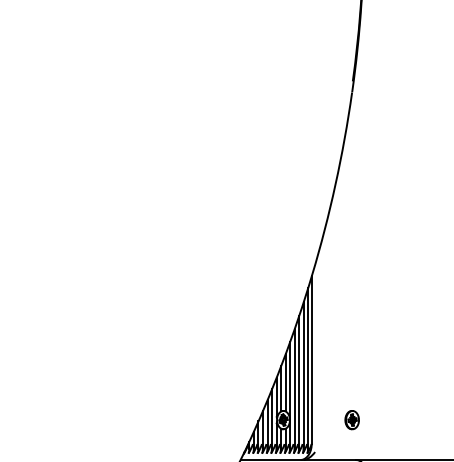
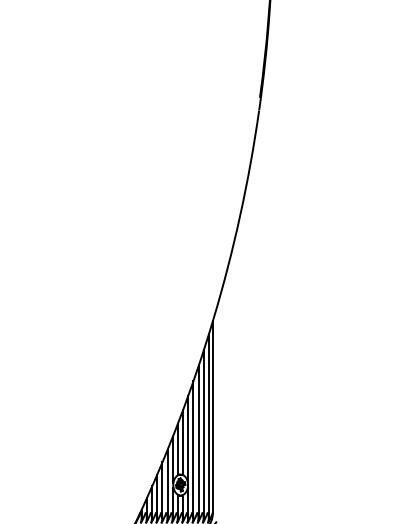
part: (351, 420) -> (258, 485), removed

